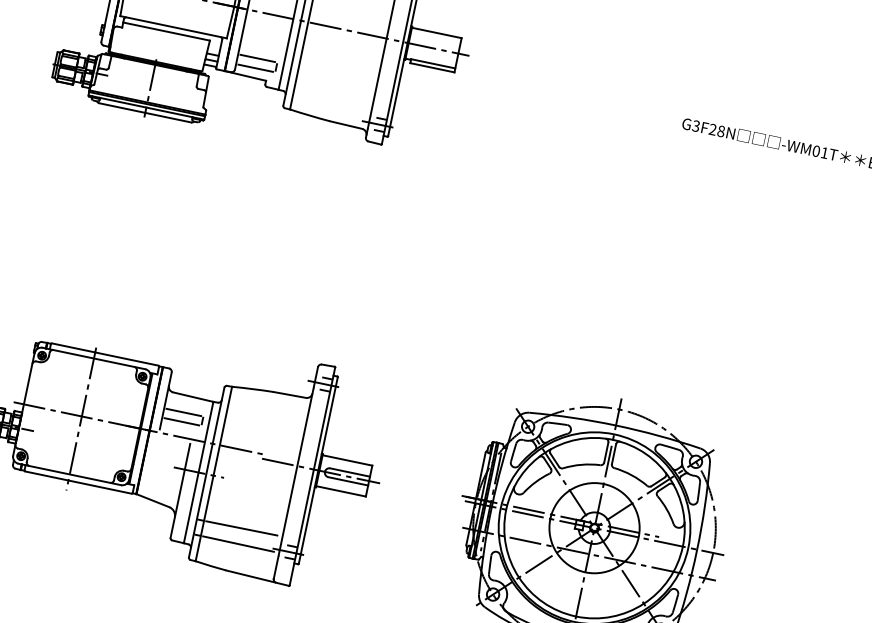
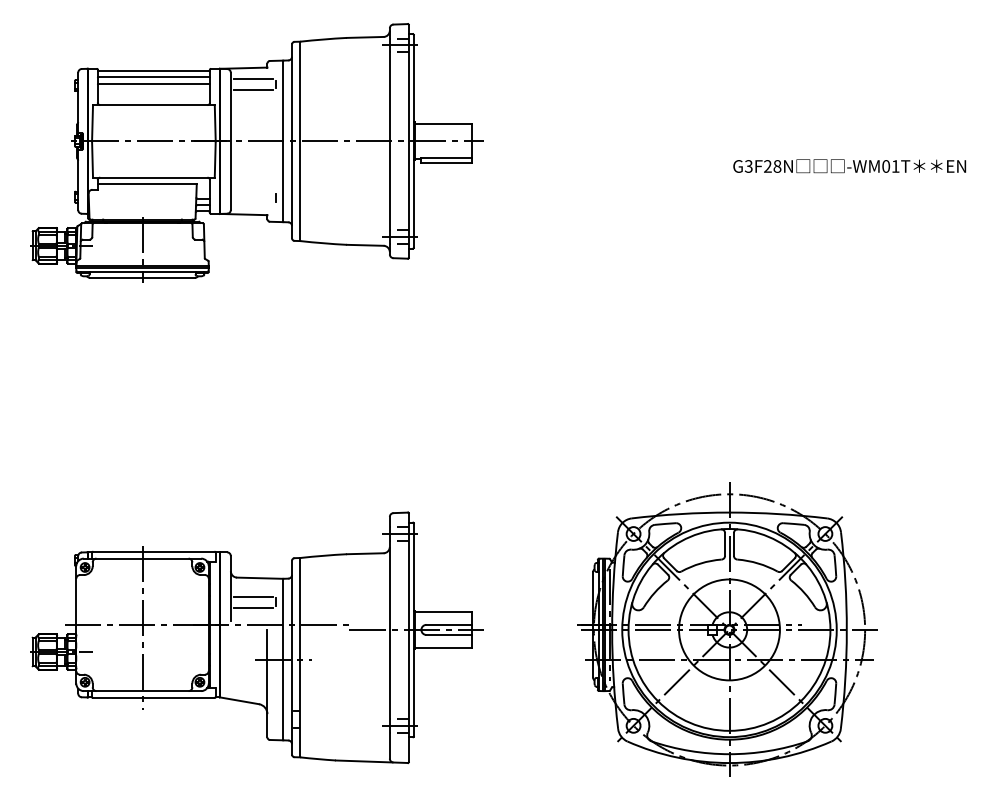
line: (257, 58) -> (252, 192), removed
line: (255, 67) -> (252, 203), removed
line: (241, 527) -> (342, 710), removed
line: (237, 543) -> (342, 728), removed

